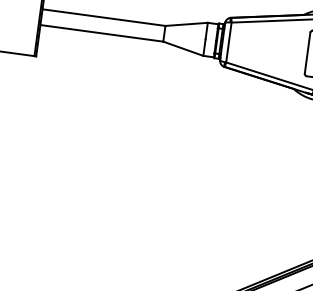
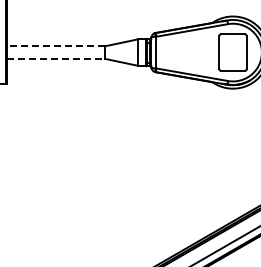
line: (103, 17) -> (55, 46), solid -> dashed
line: (102, 32) -> (56, 58), solid -> dashed

